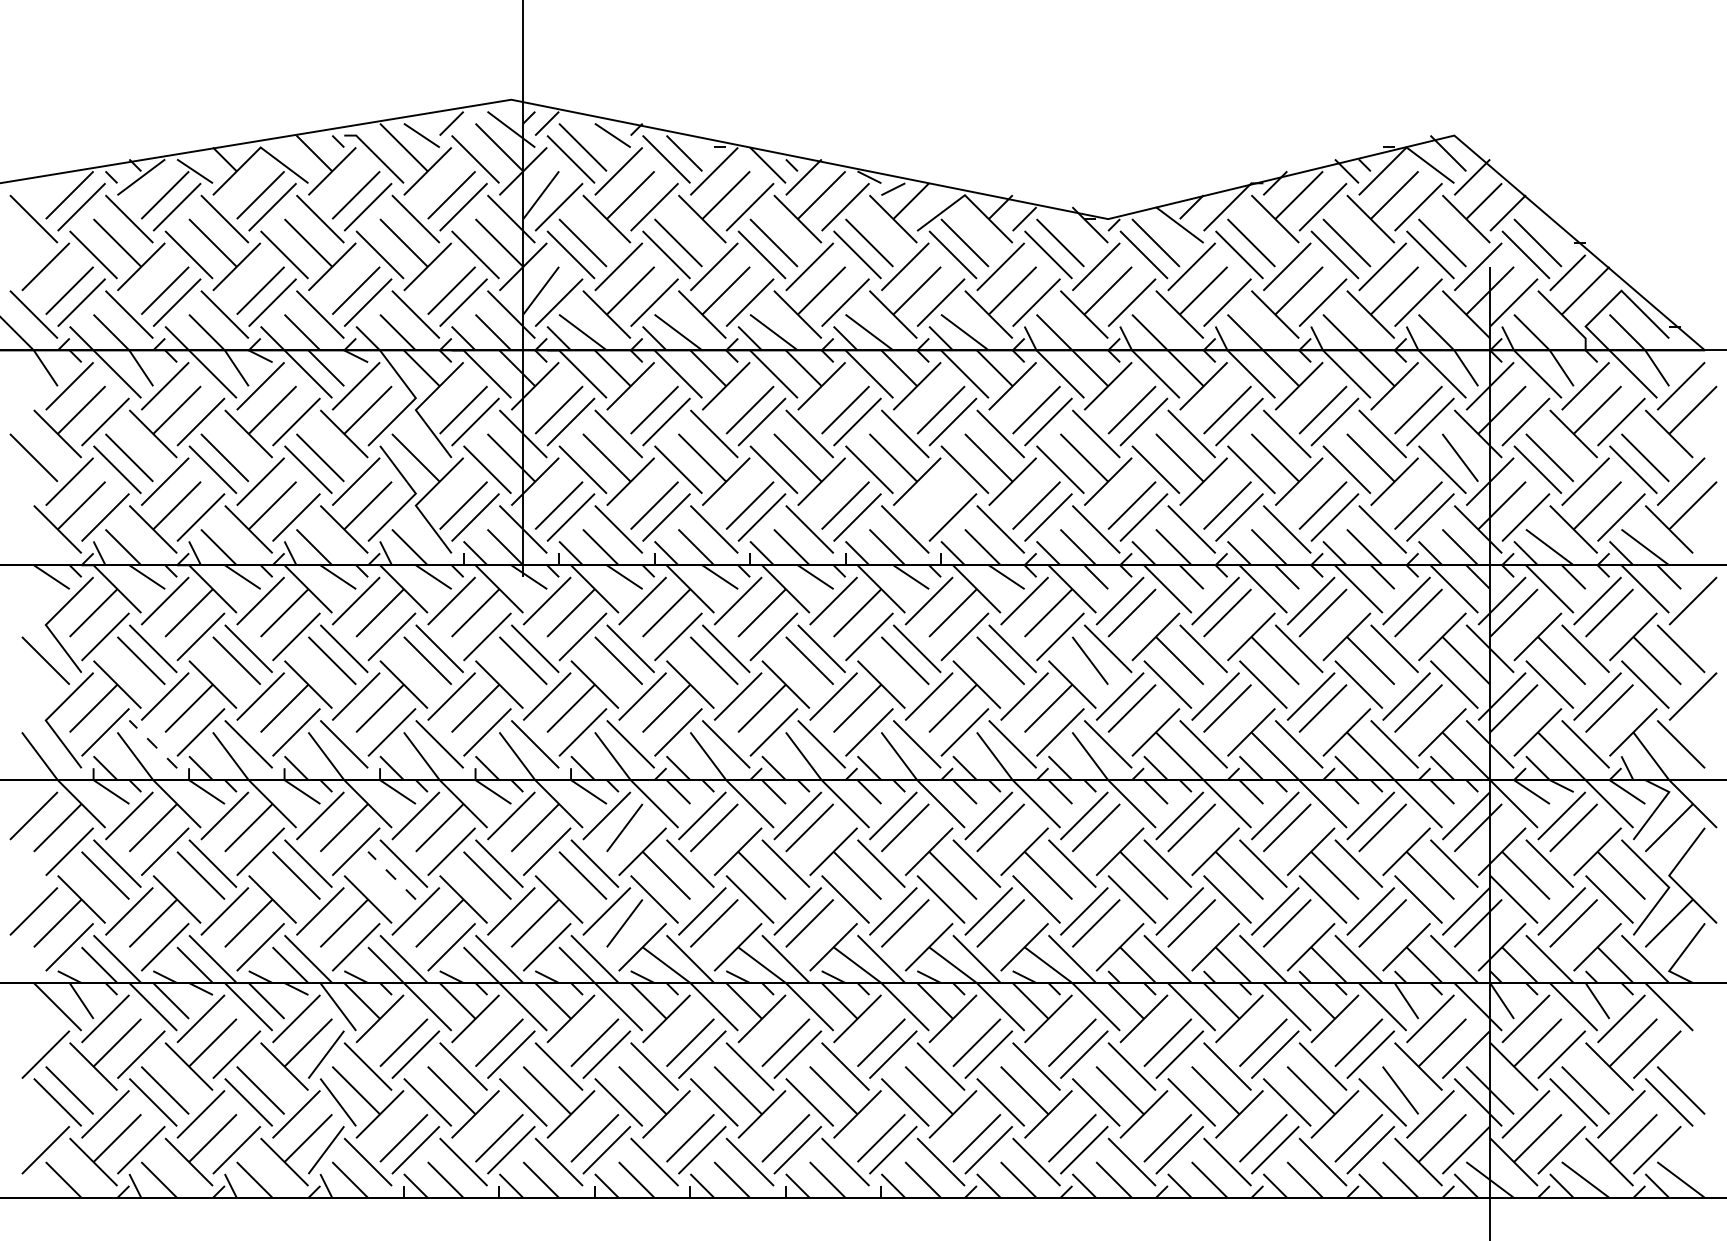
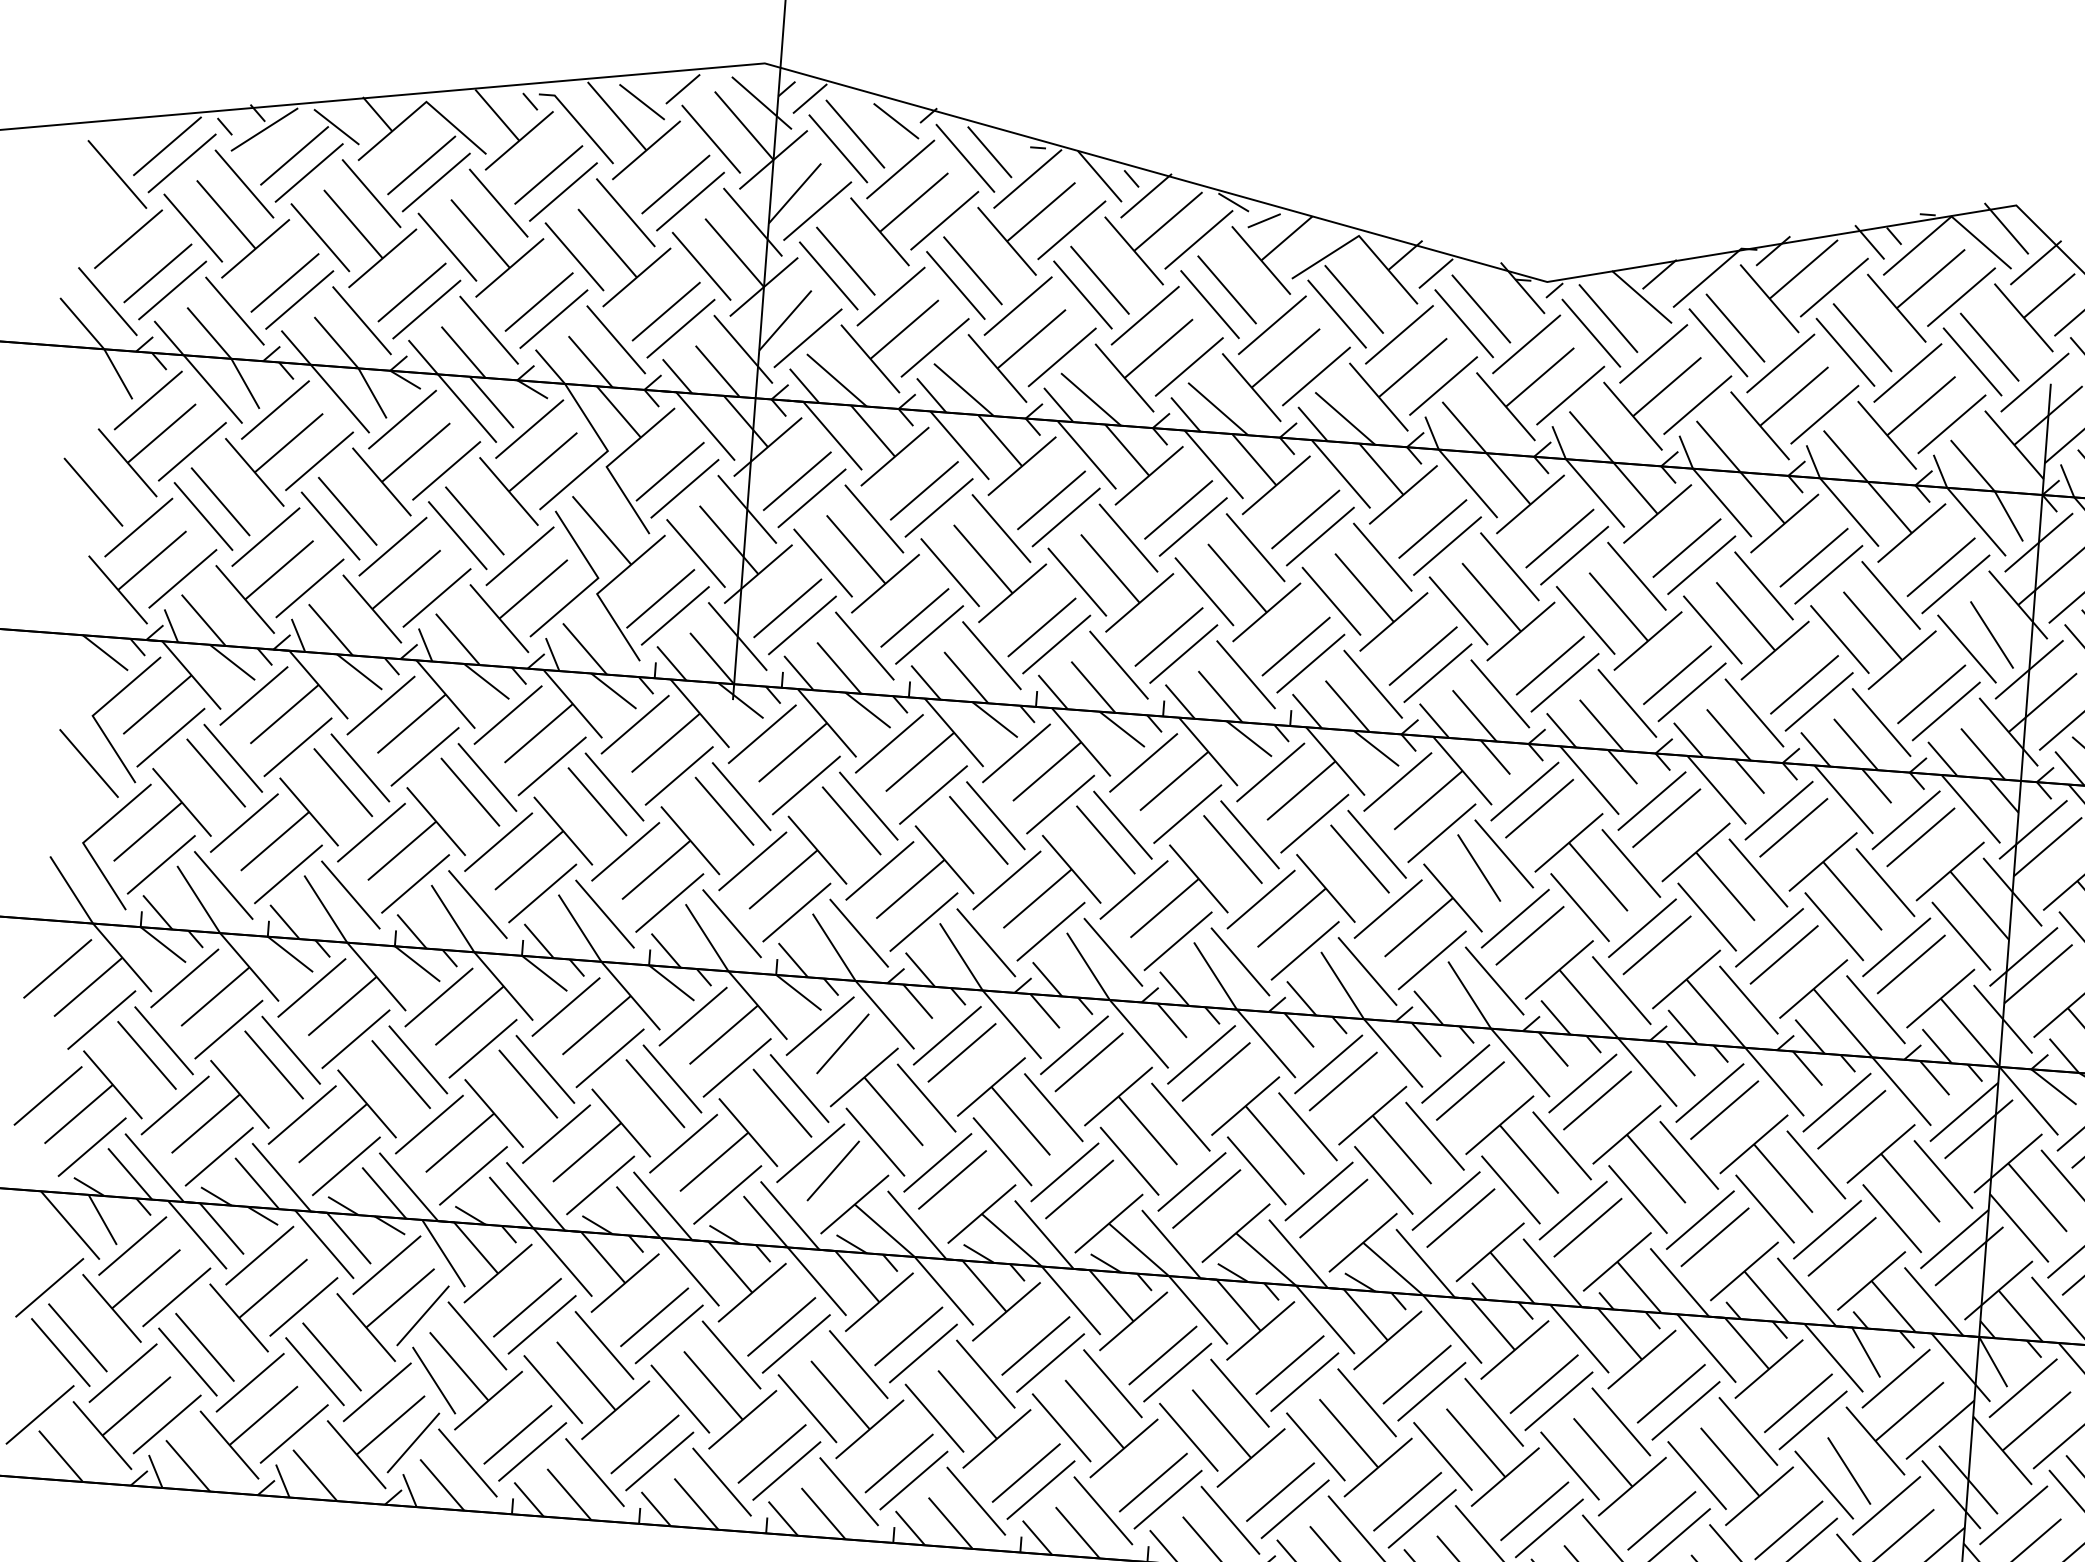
line: (940, 505) -> (1295, 646), added
line: (153, 744) -> (224, 885), dashed -> solid
line: (392, 875) -> (529, 1083), dashed -> solid

